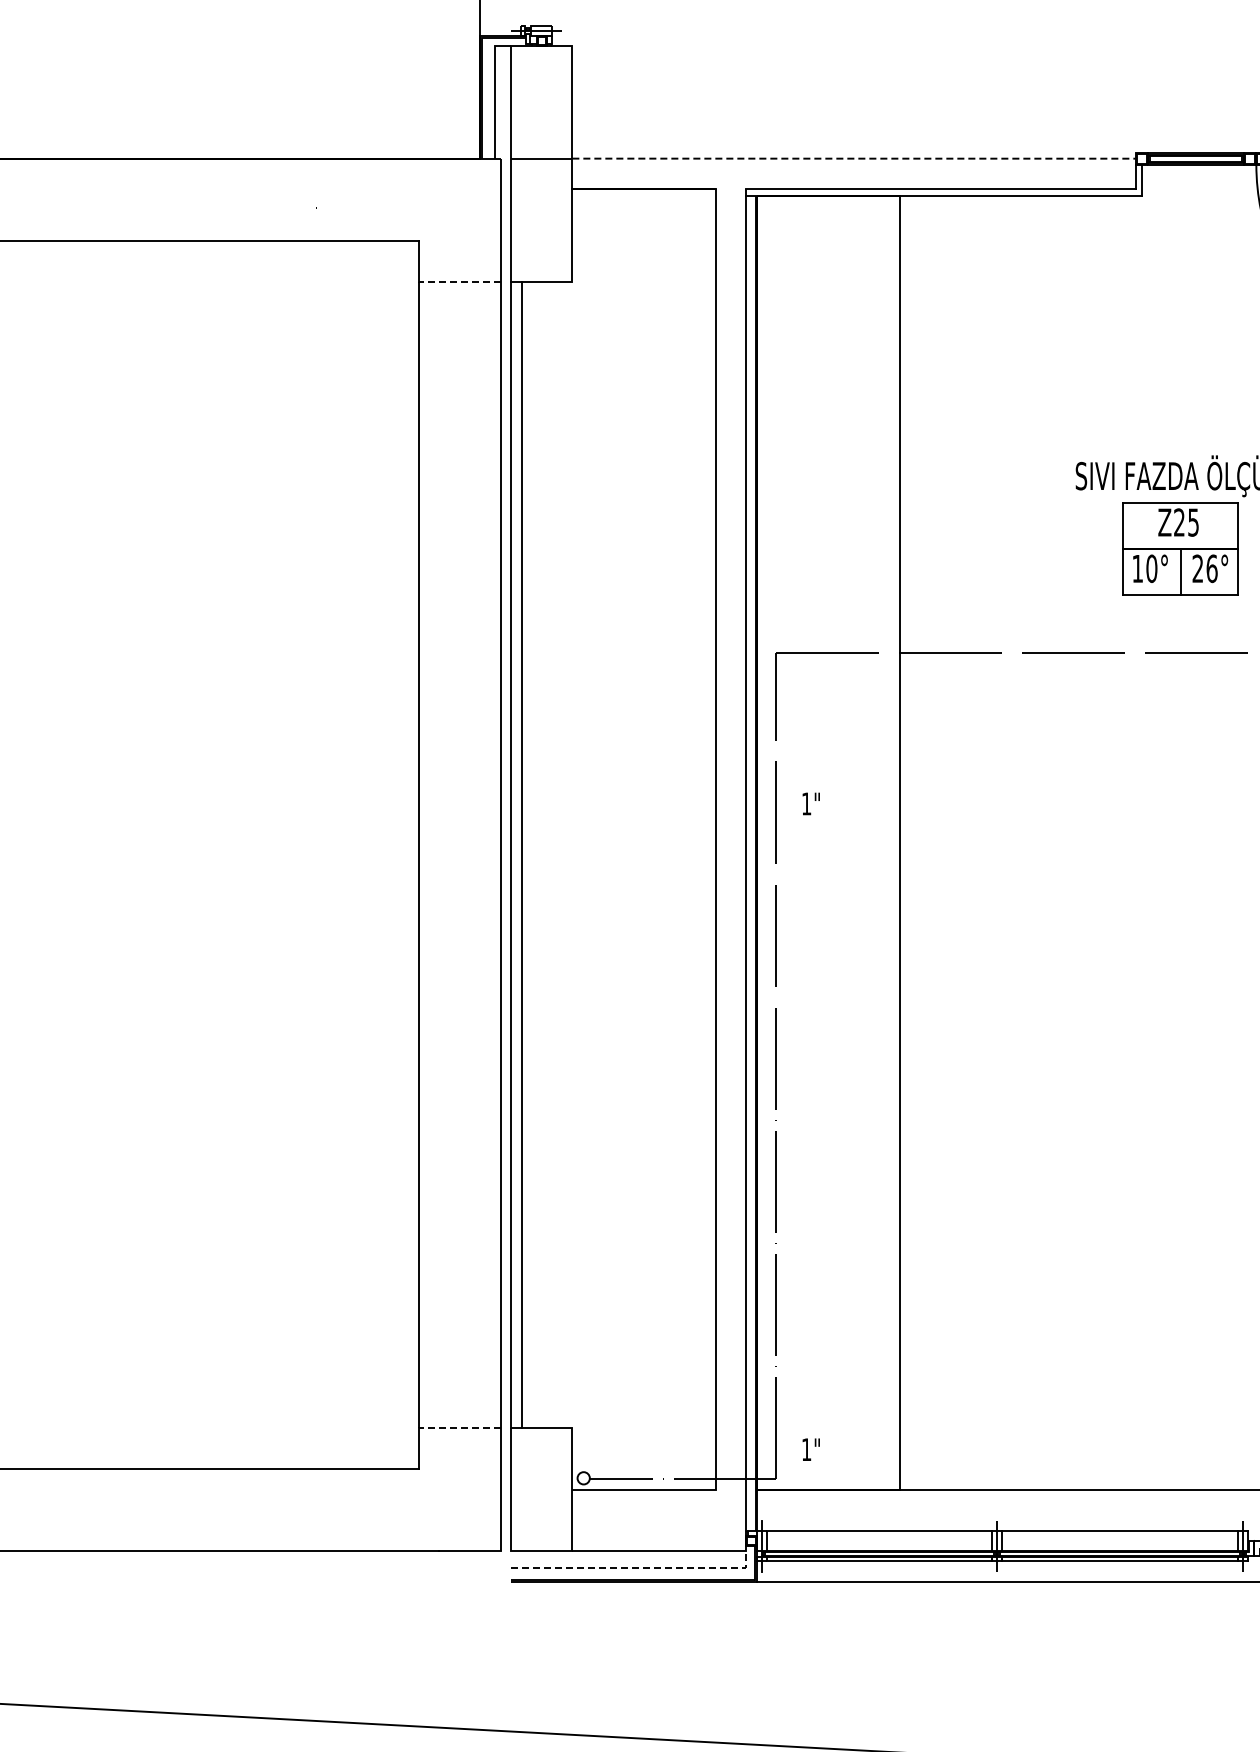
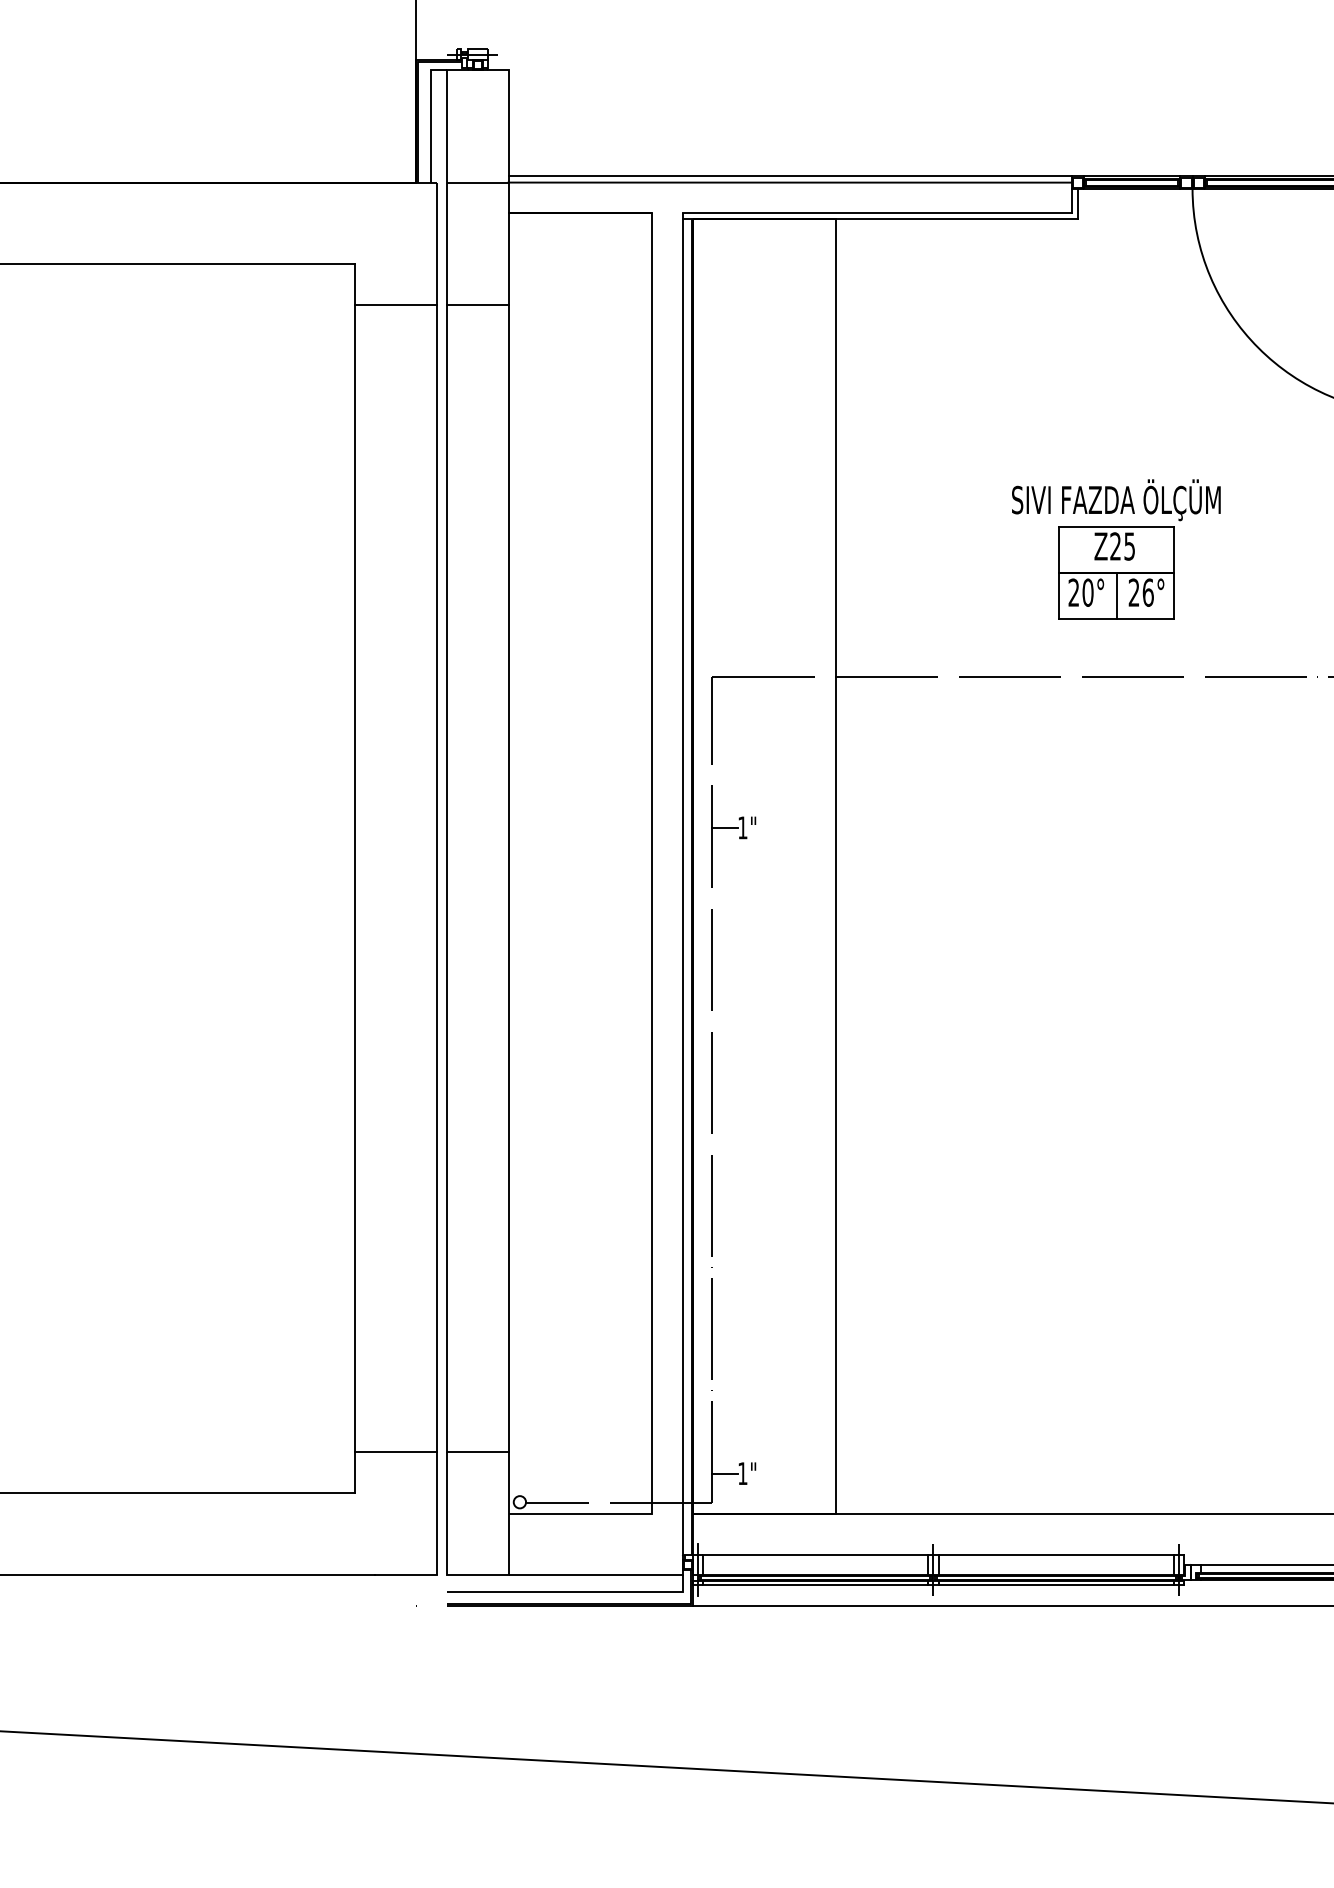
line: (853, 152) -> (789, 176), added
line: (854, 158) -> (790, 182), dashed -> solid
line: (459, 281) -> (395, 305), dashed -> solid
text: (1137, 568) -> (1073, 592), 10° -> 20°
line: (788, 804) -> (724, 828), added
line: (522, 854) -> (508, 878), moved
line: (459, 1428) -> (395, 1452), dashed -> solid
line: (788, 1449) -> (724, 1473), added
line: (637, 1567) -> (573, 1591), dashed -> solid

